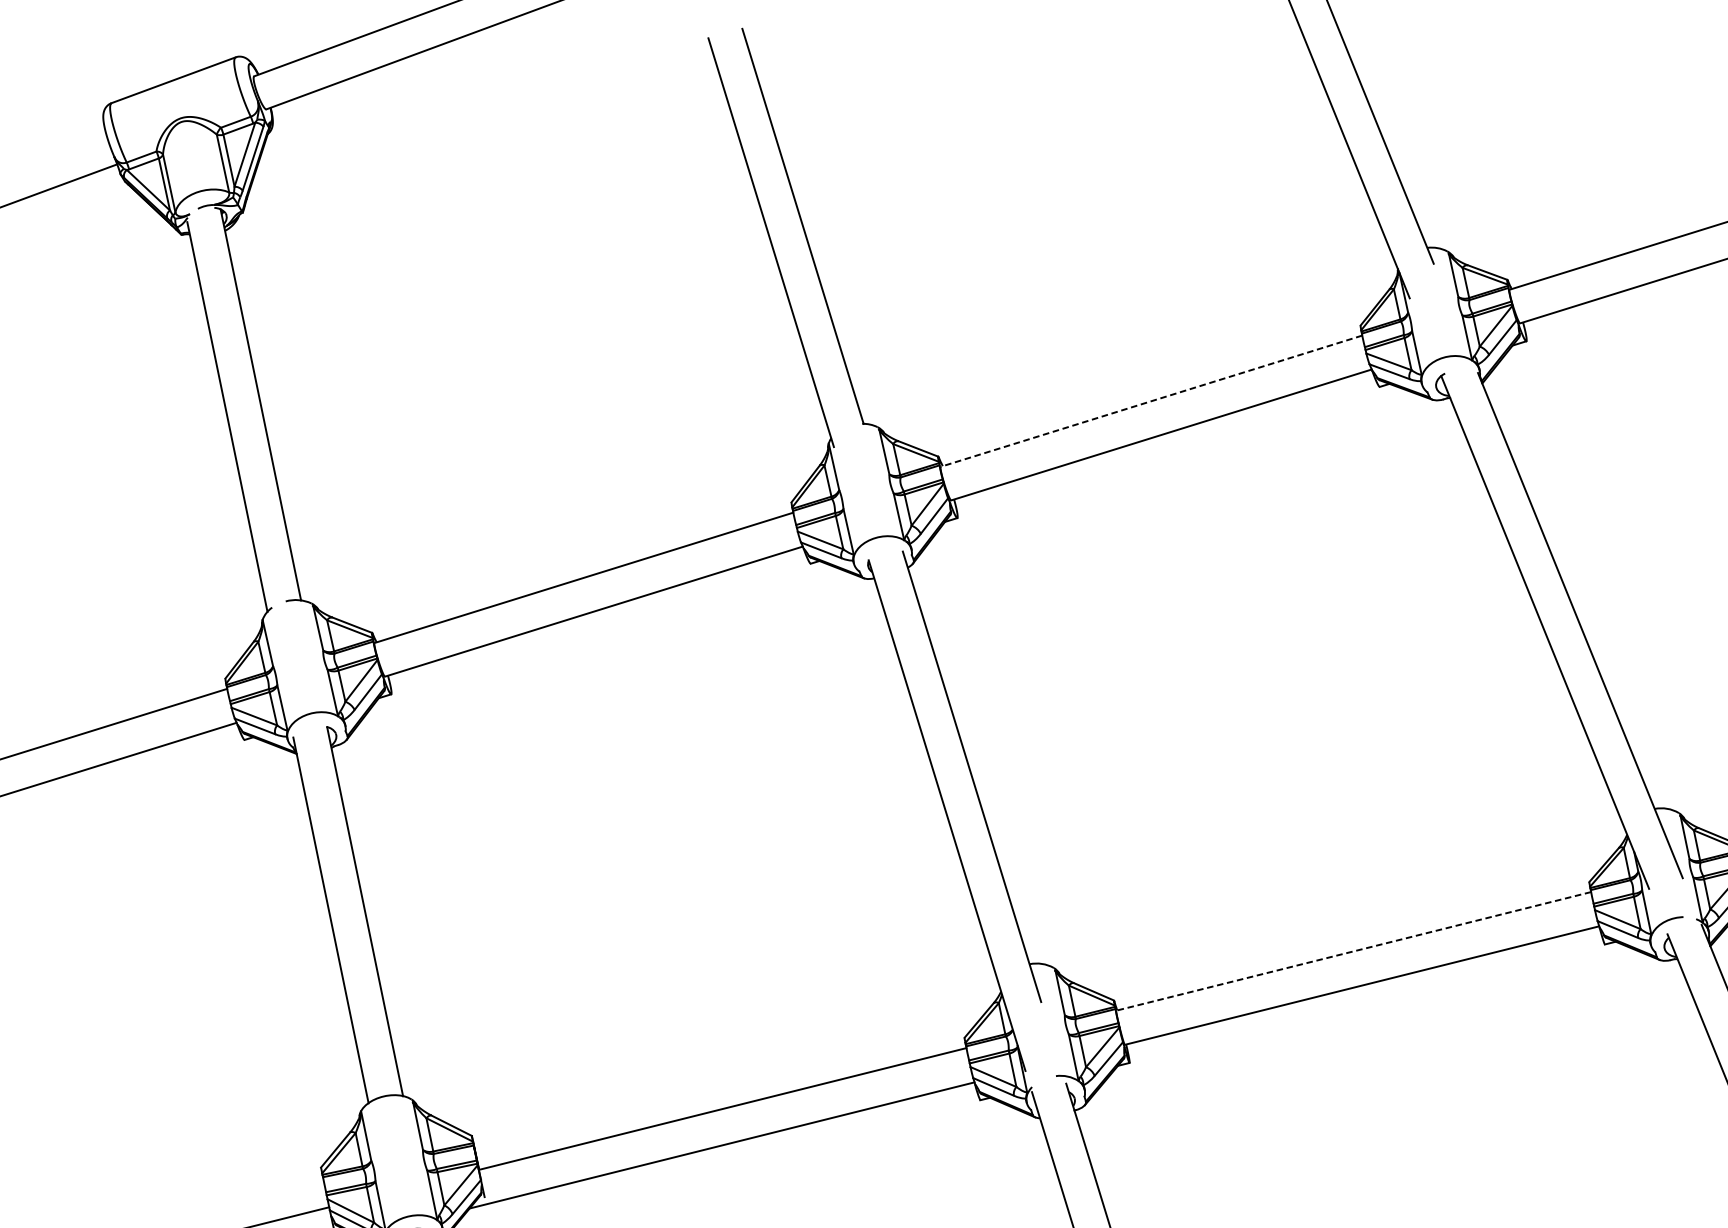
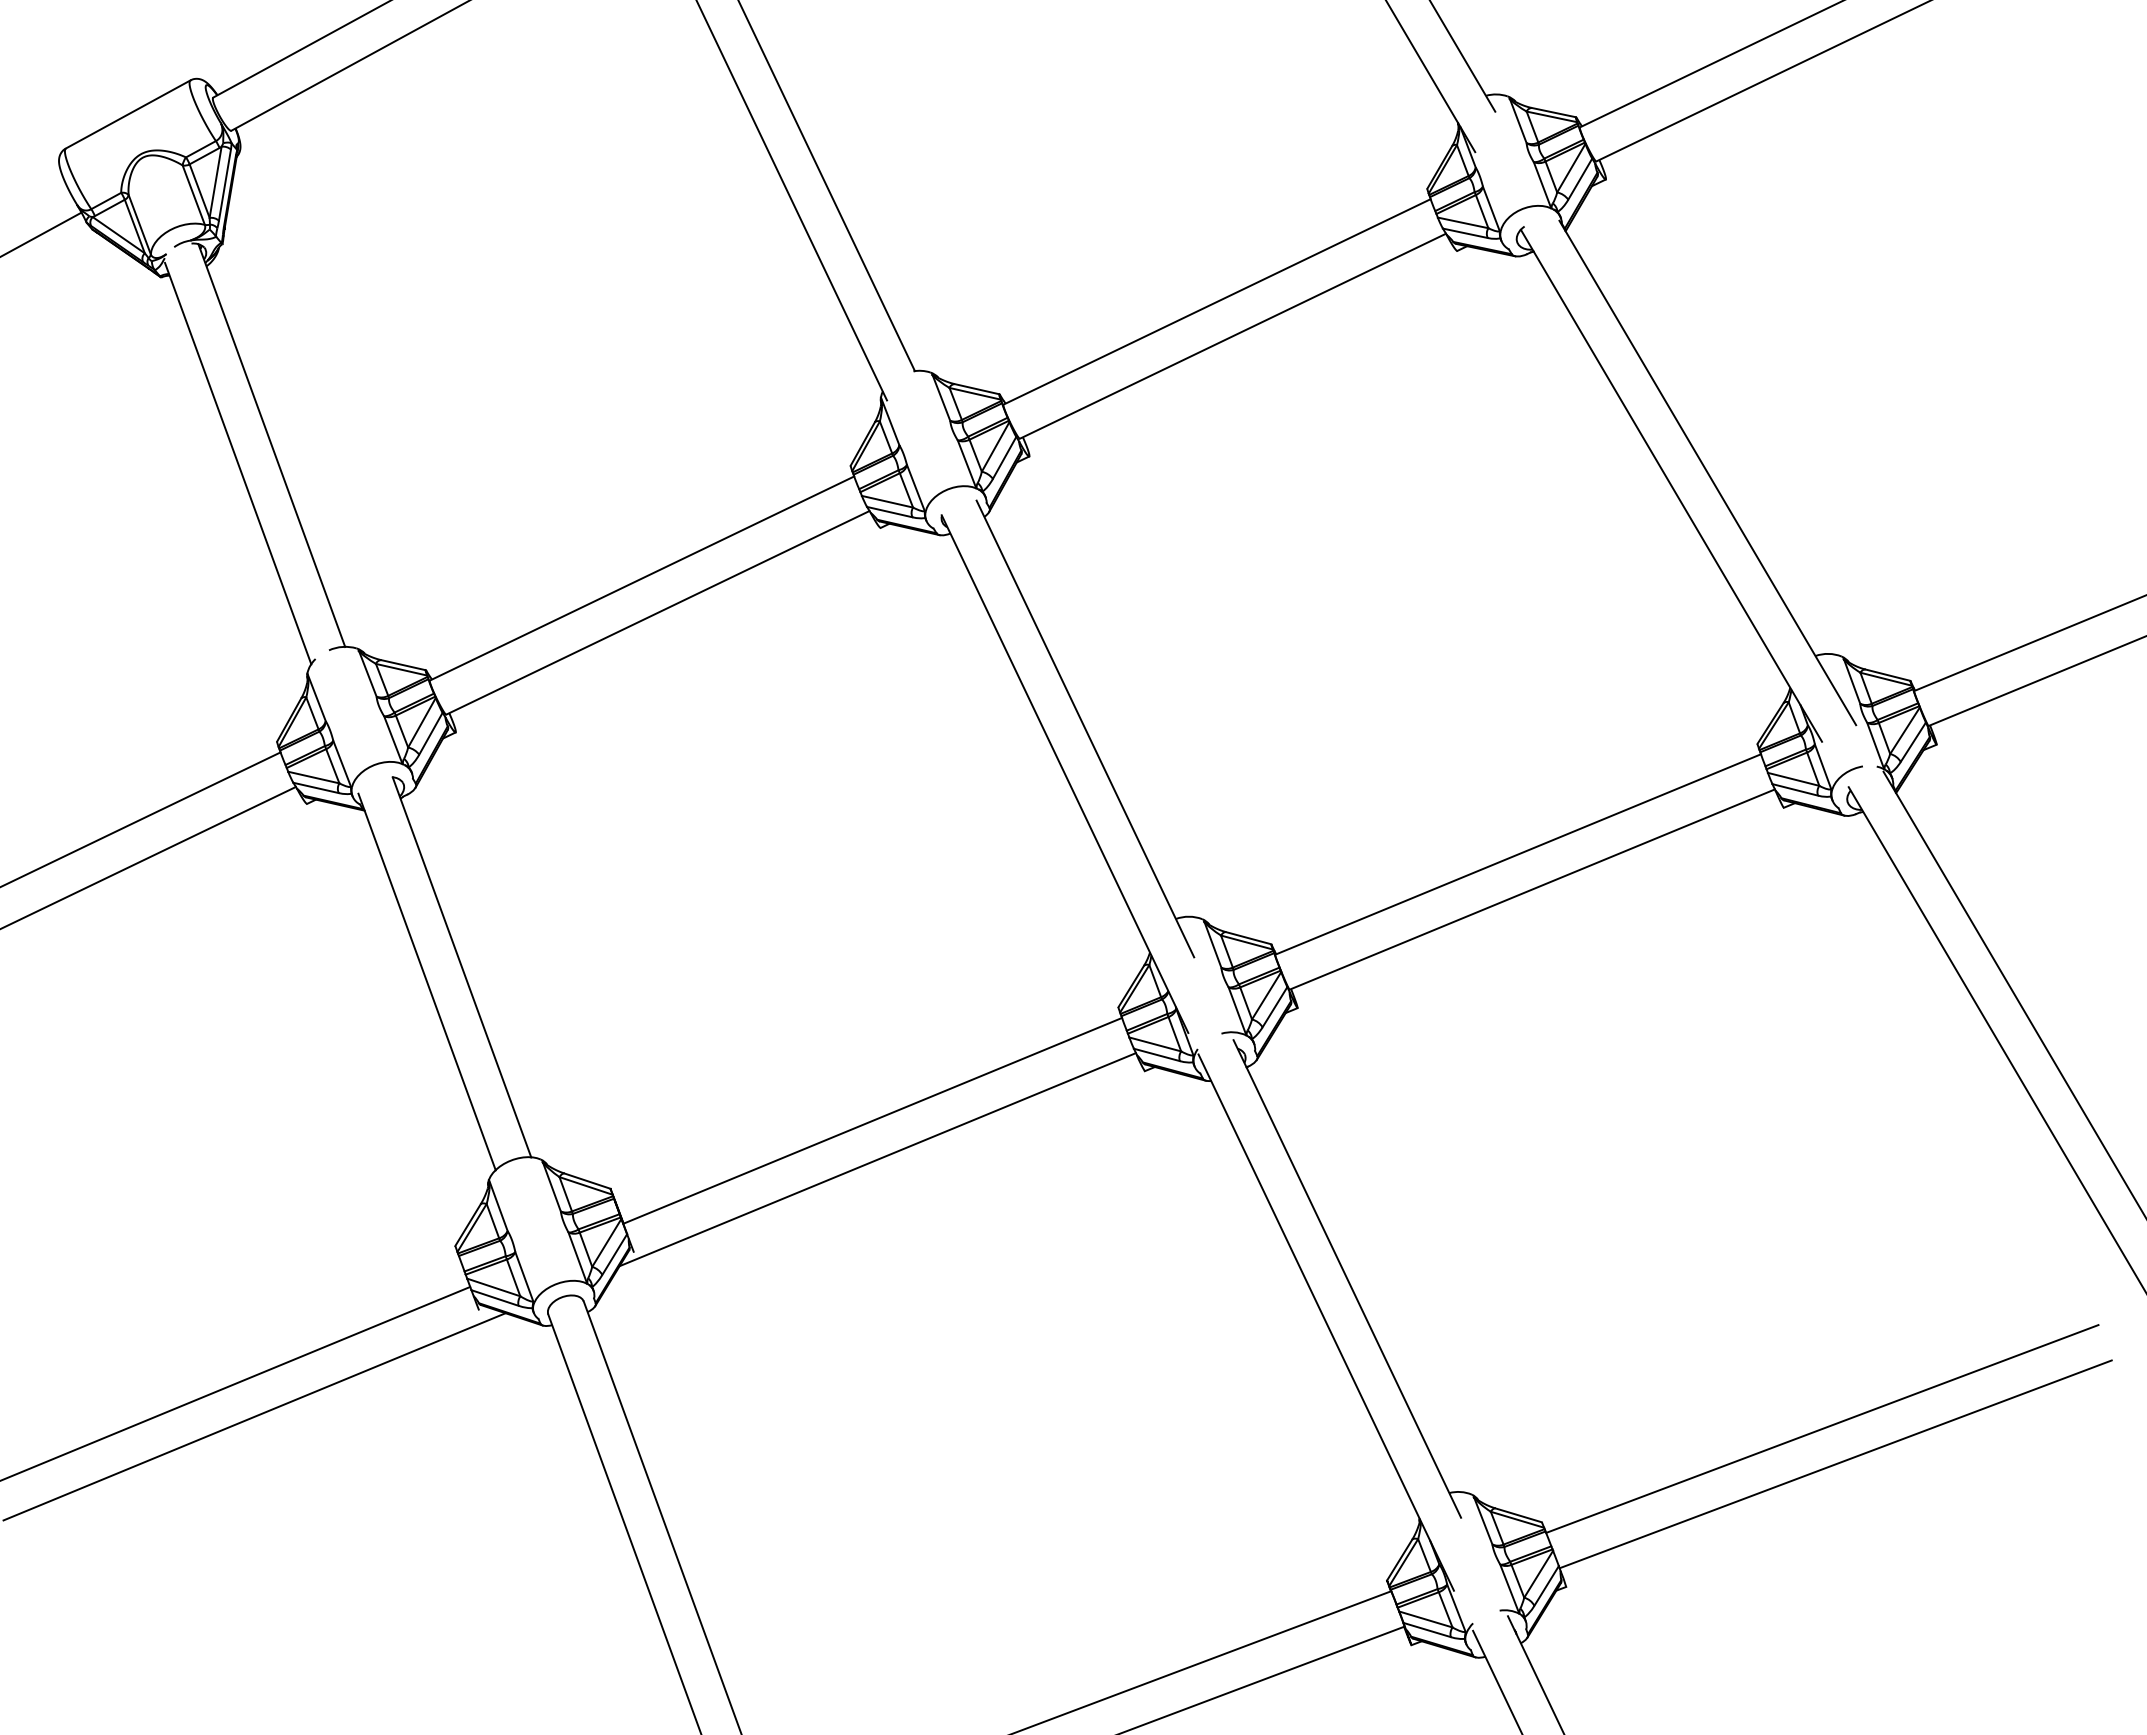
line: (1150, 401) -> (1216, 302), dashed -> solid
line: (1354, 951) -> (1518, 854), dashed -> solid

